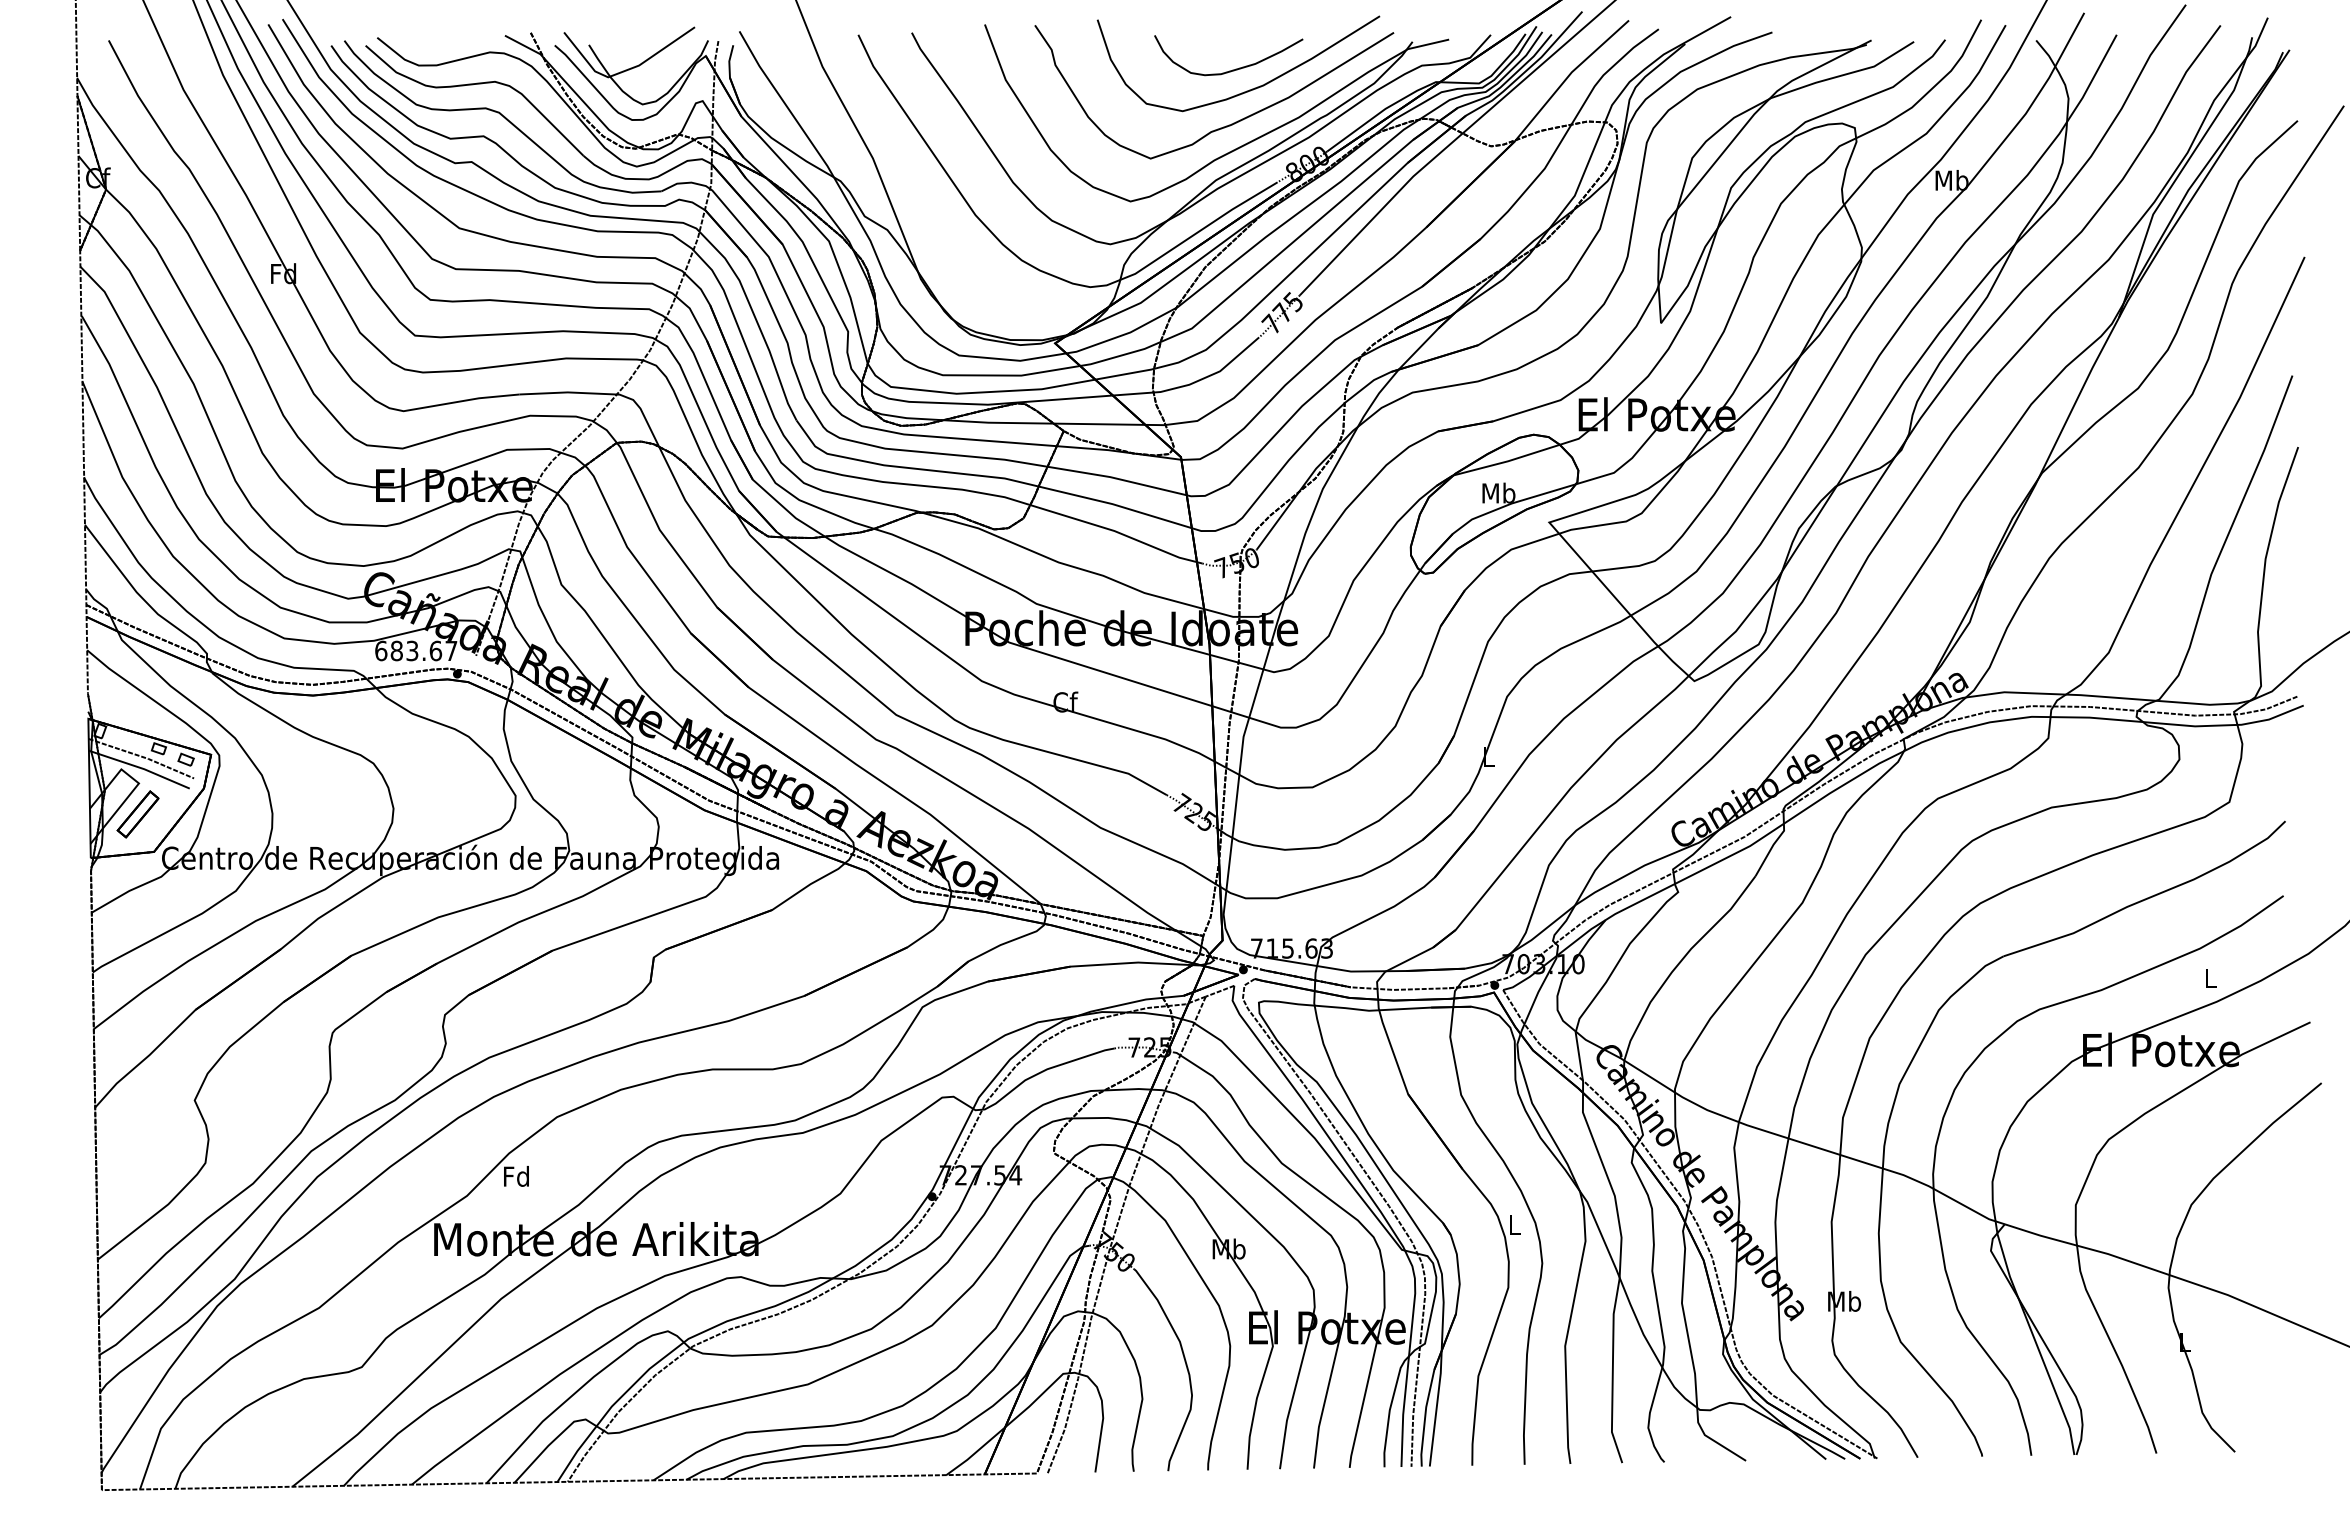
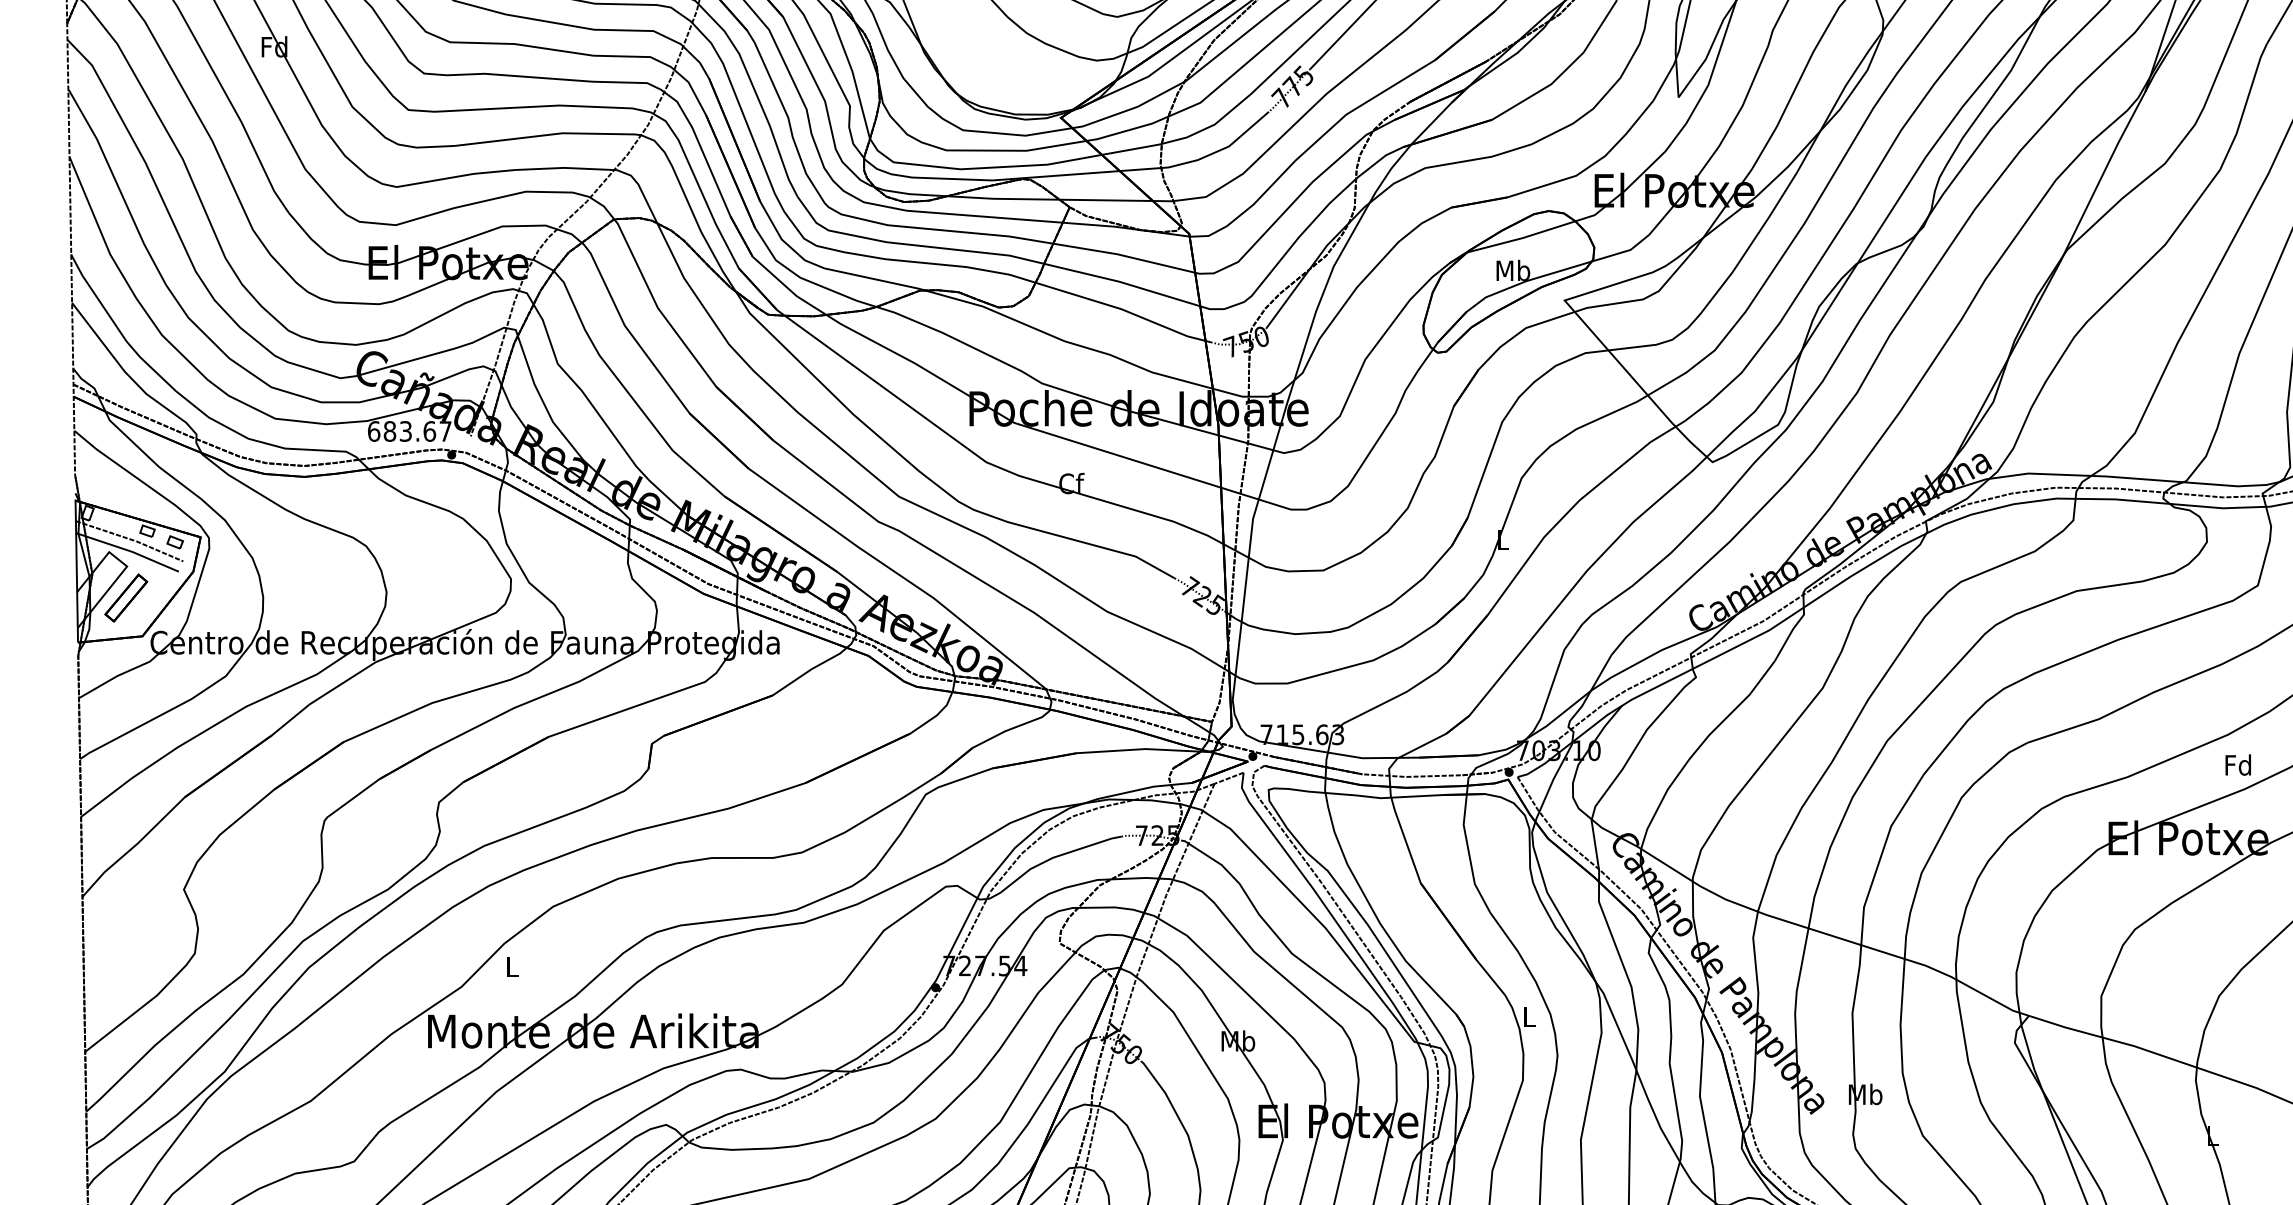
text: (2209, 977) -> (2237, 764), L -> Fd
text: (516, 1175) -> (511, 966), Fd -> L

